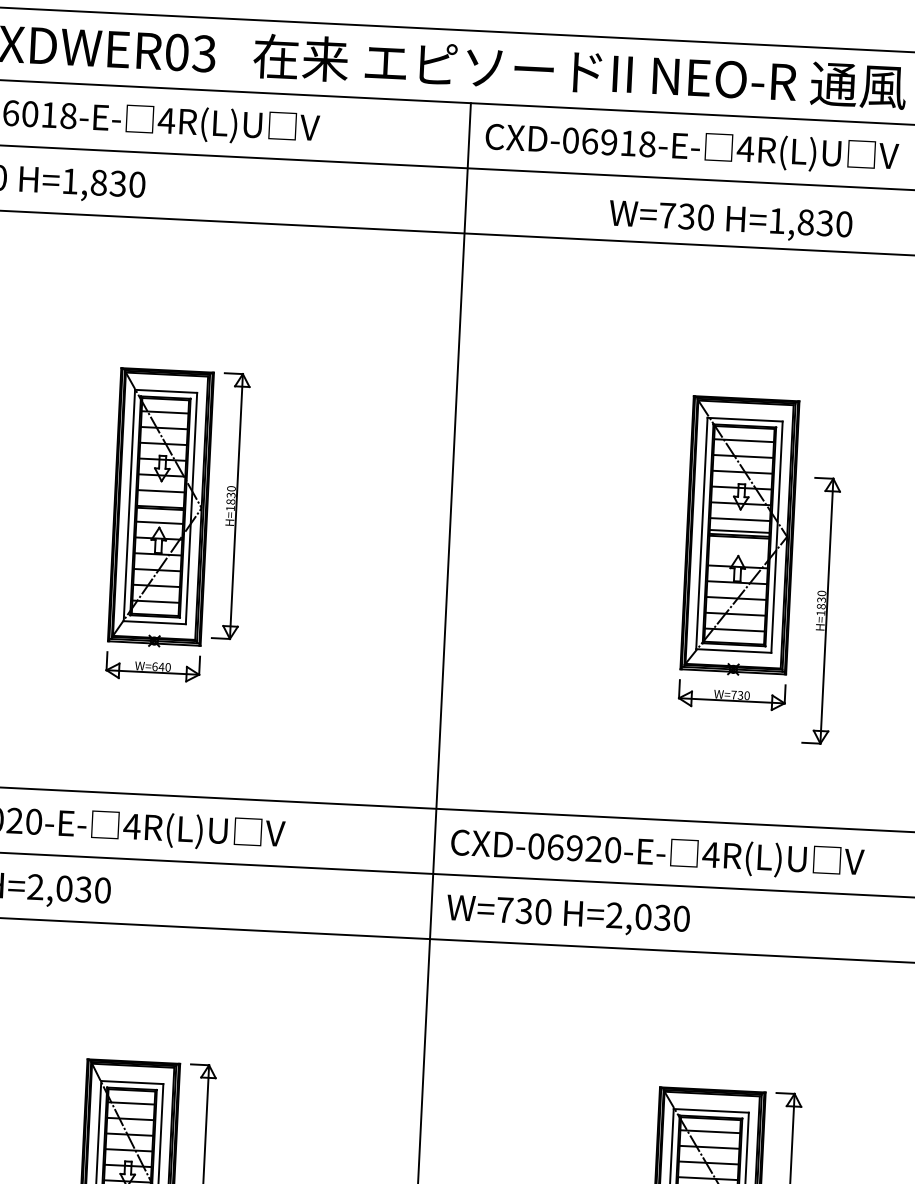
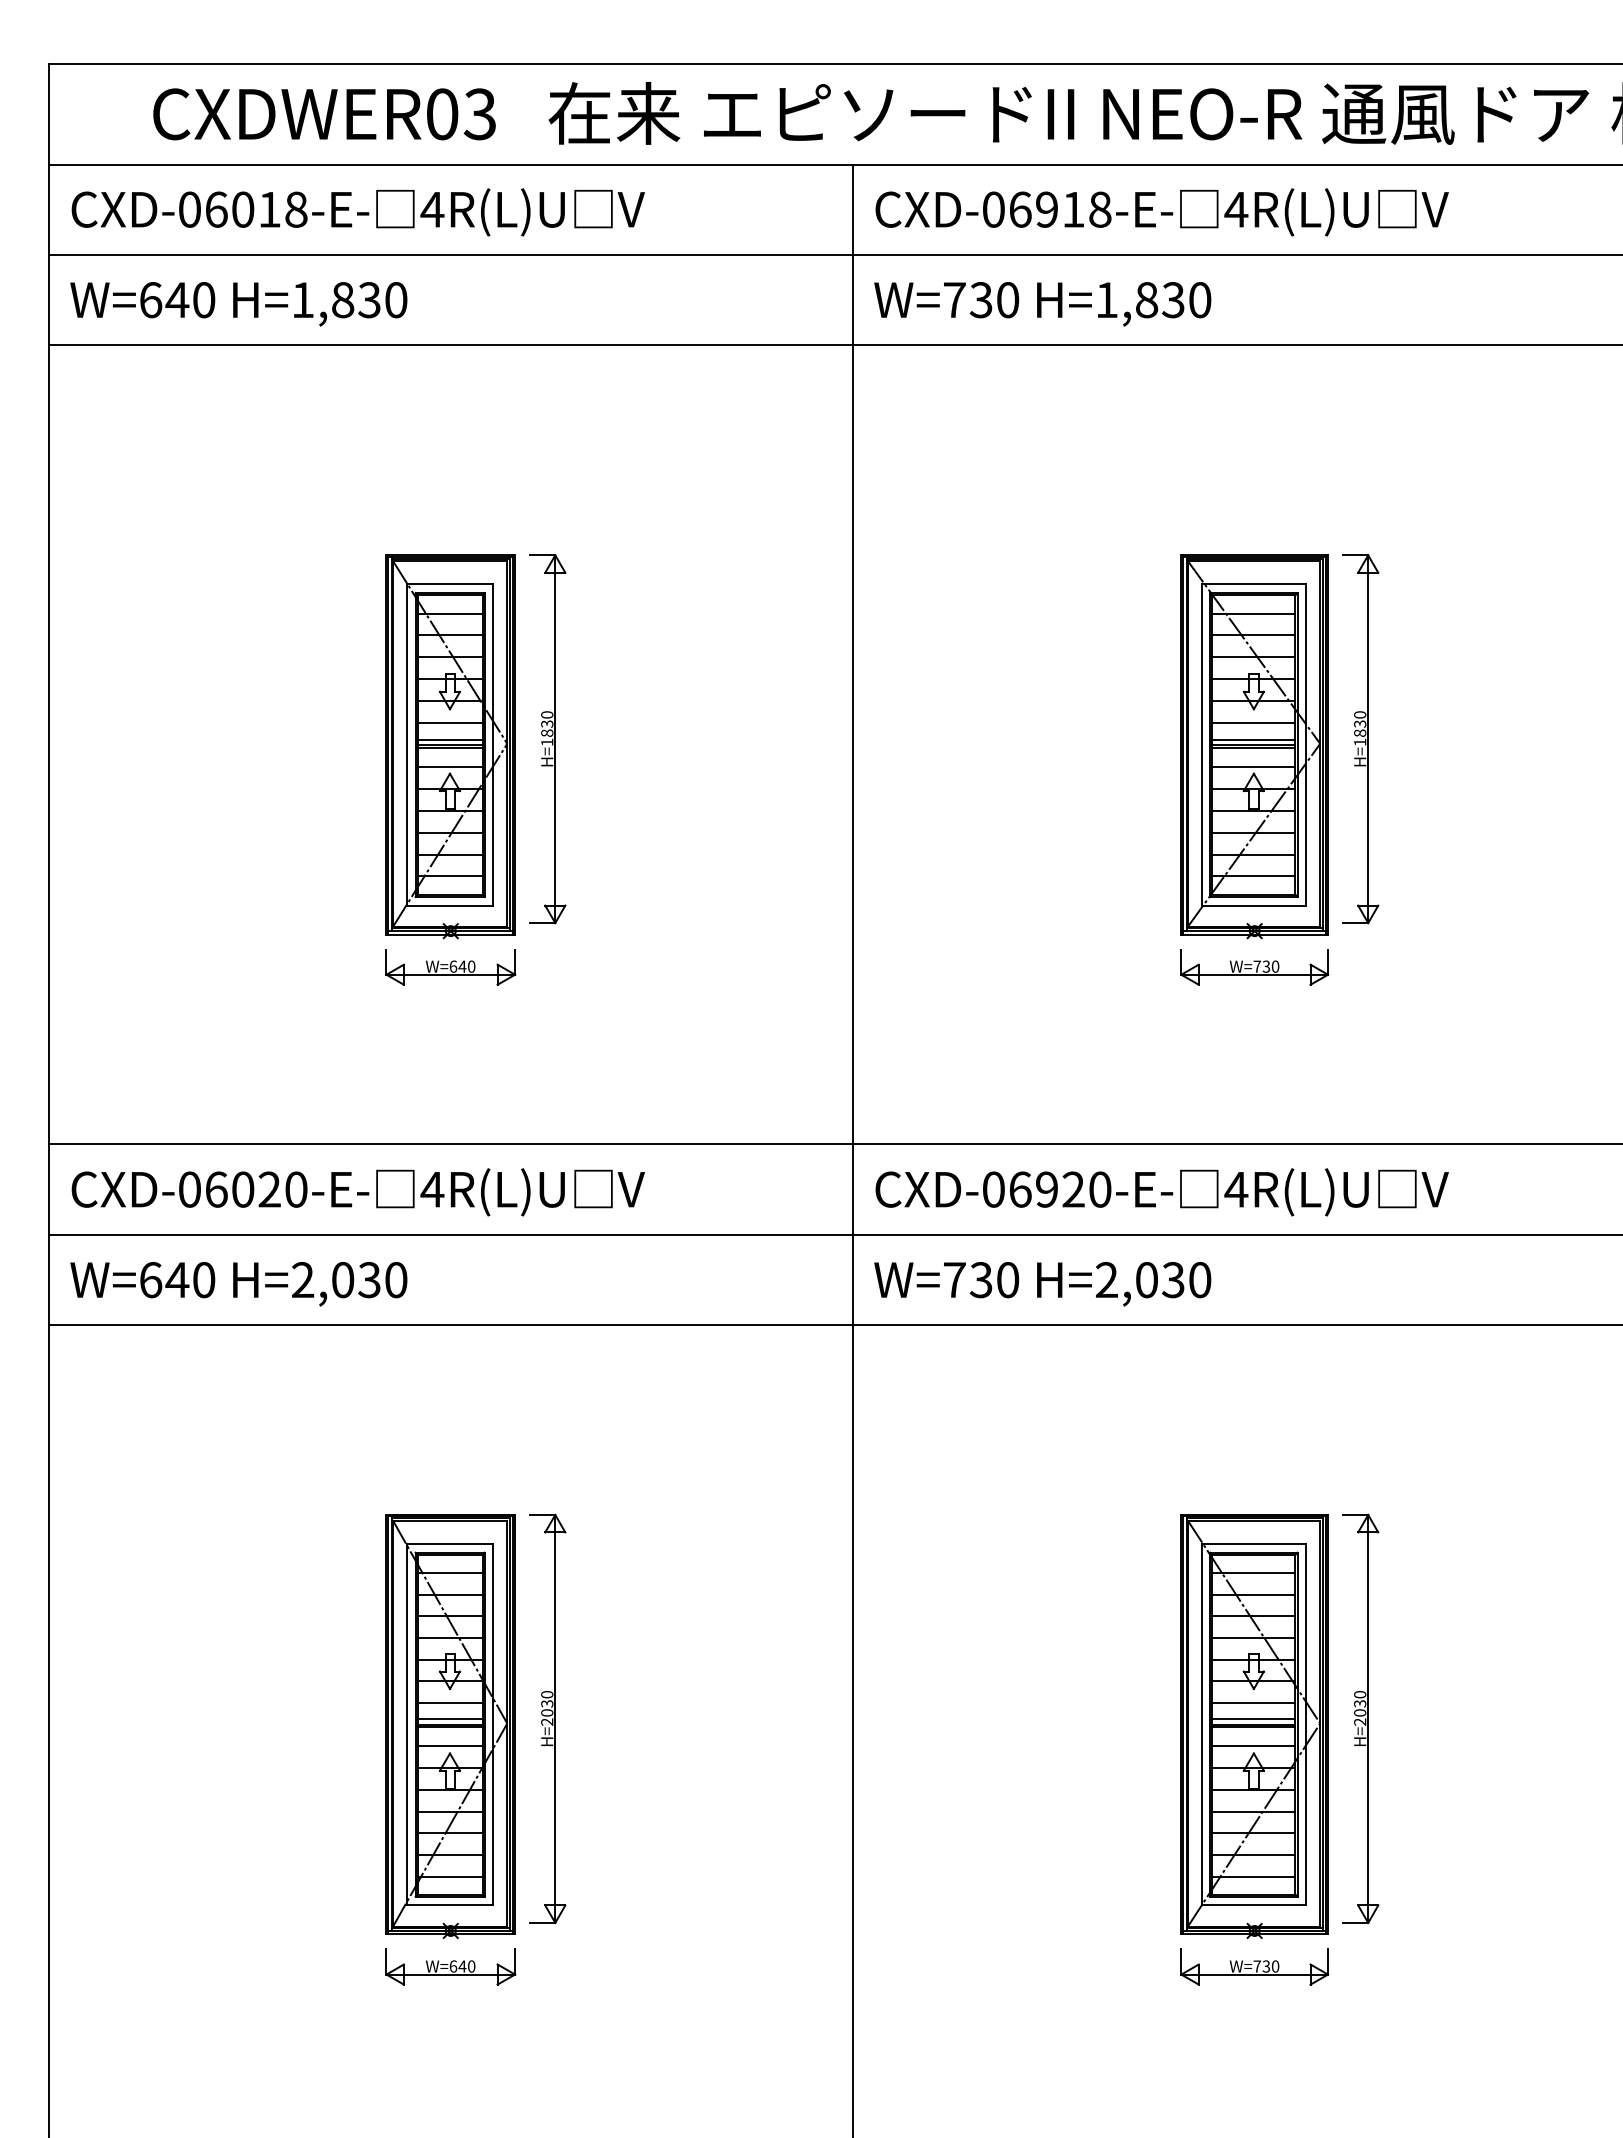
text: (730, 221) -> (1042, 304), moved
line: (160, 503) -> (449, 739), added
line: (738, 550) -> (1253, 766), added
part: (821, 611) -> (1360, 739), moved

